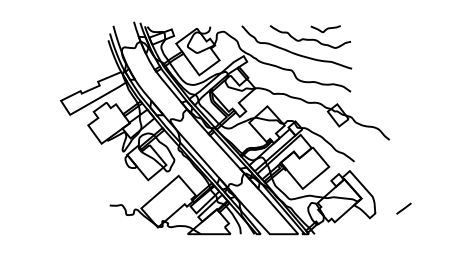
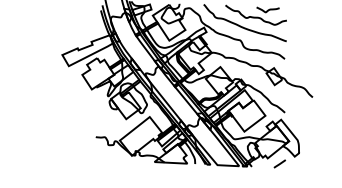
line: (403, 208) -> (279, 163), moved

